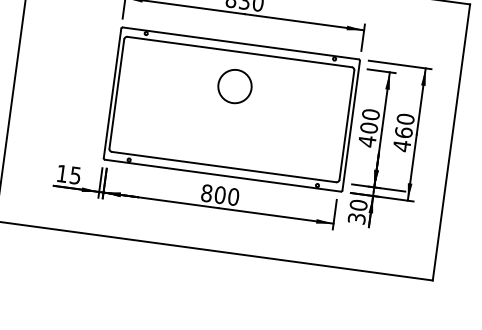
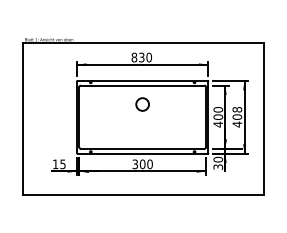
circle: (234, 86) -> (142, 104), size x0.7
text: (403, 124) -> (236, 112), 460 -> 408
text: (207, 193) -> (135, 164), 800 -> 300

